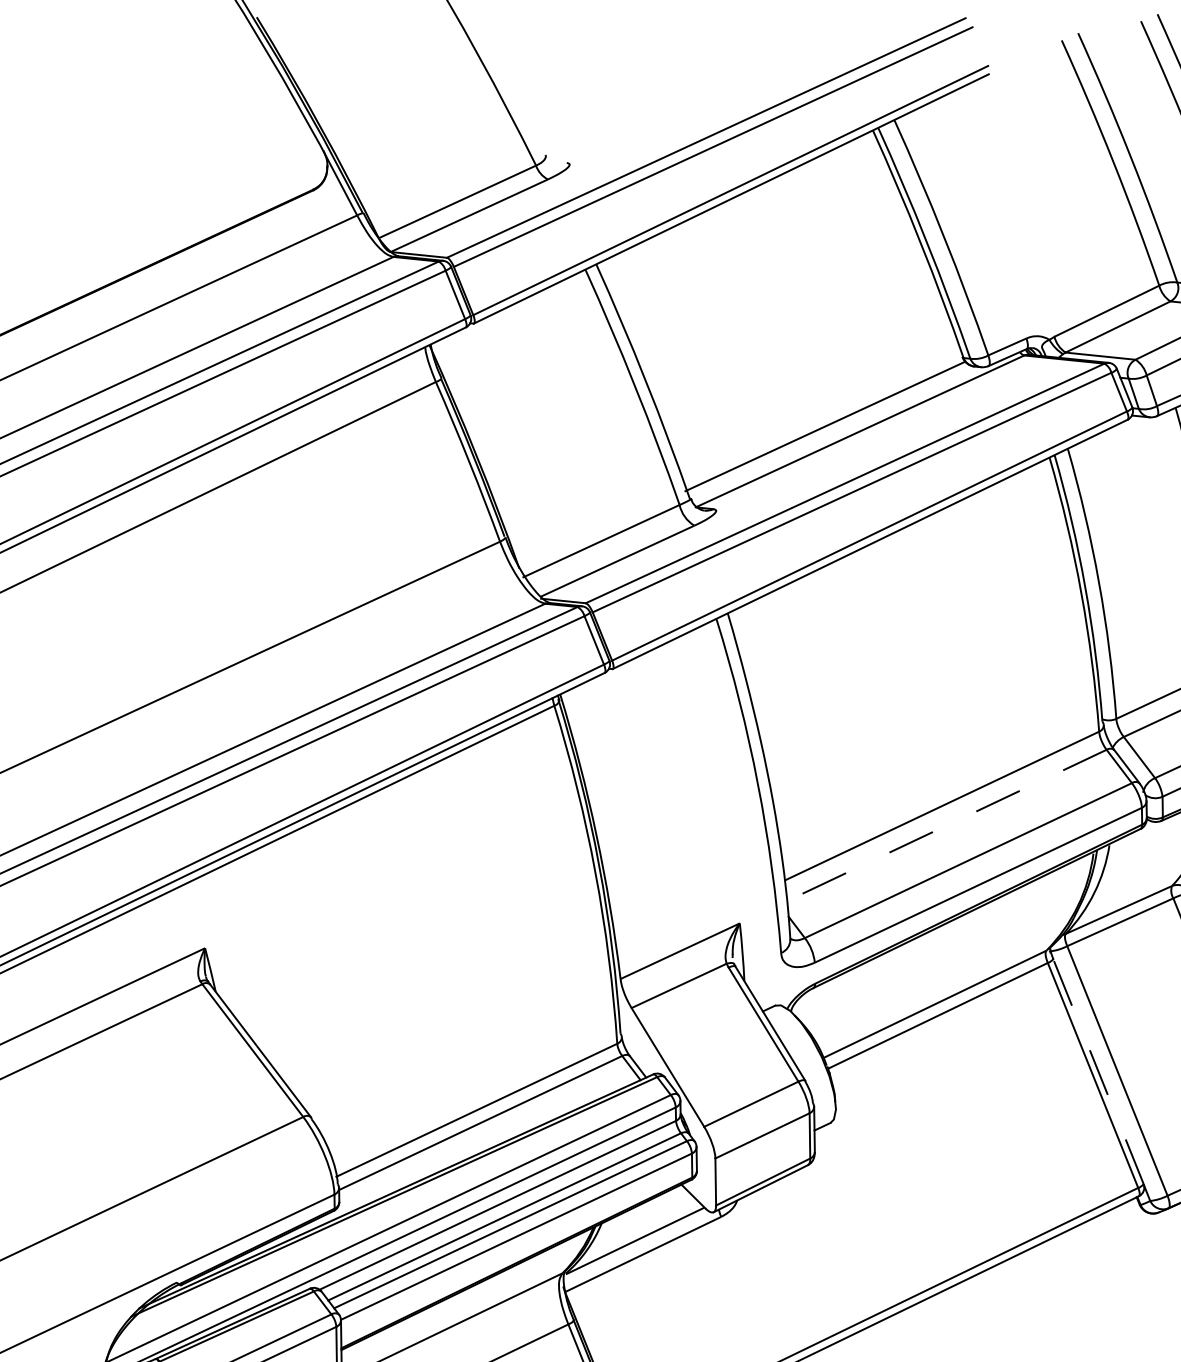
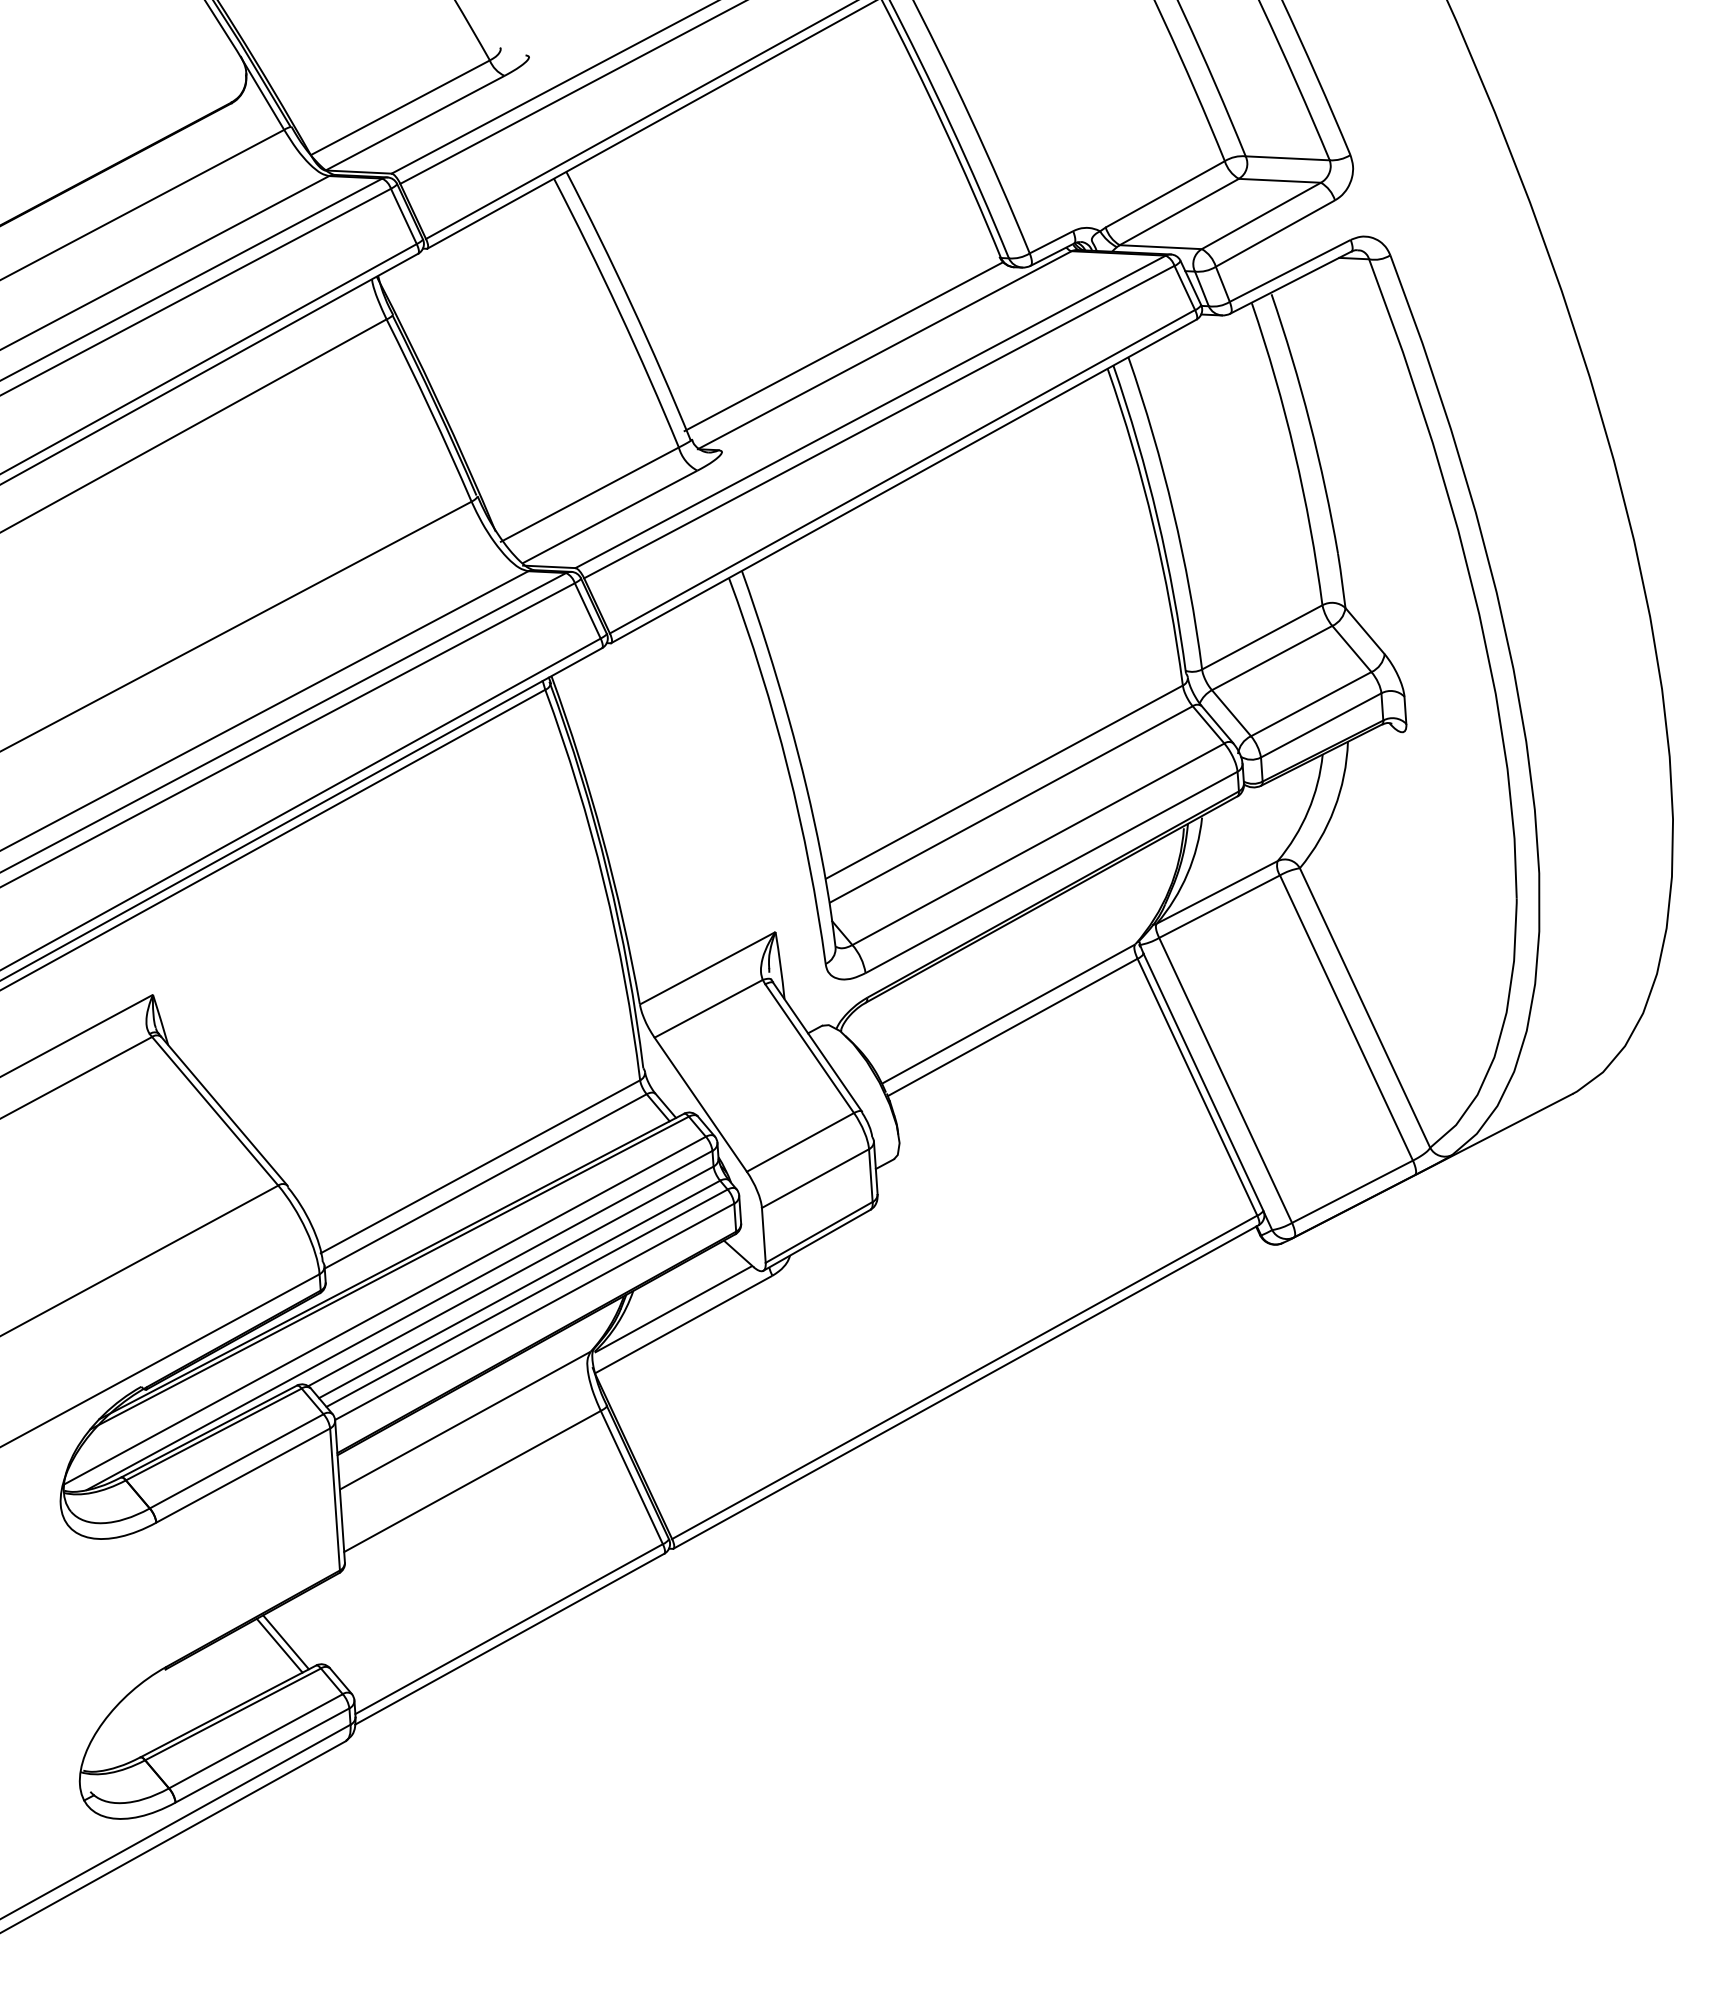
line: (946, 826) -> (1010, 805), dashed -> solid
line: (1098, 1071) -> (1203, 1082), dashed -> solid

